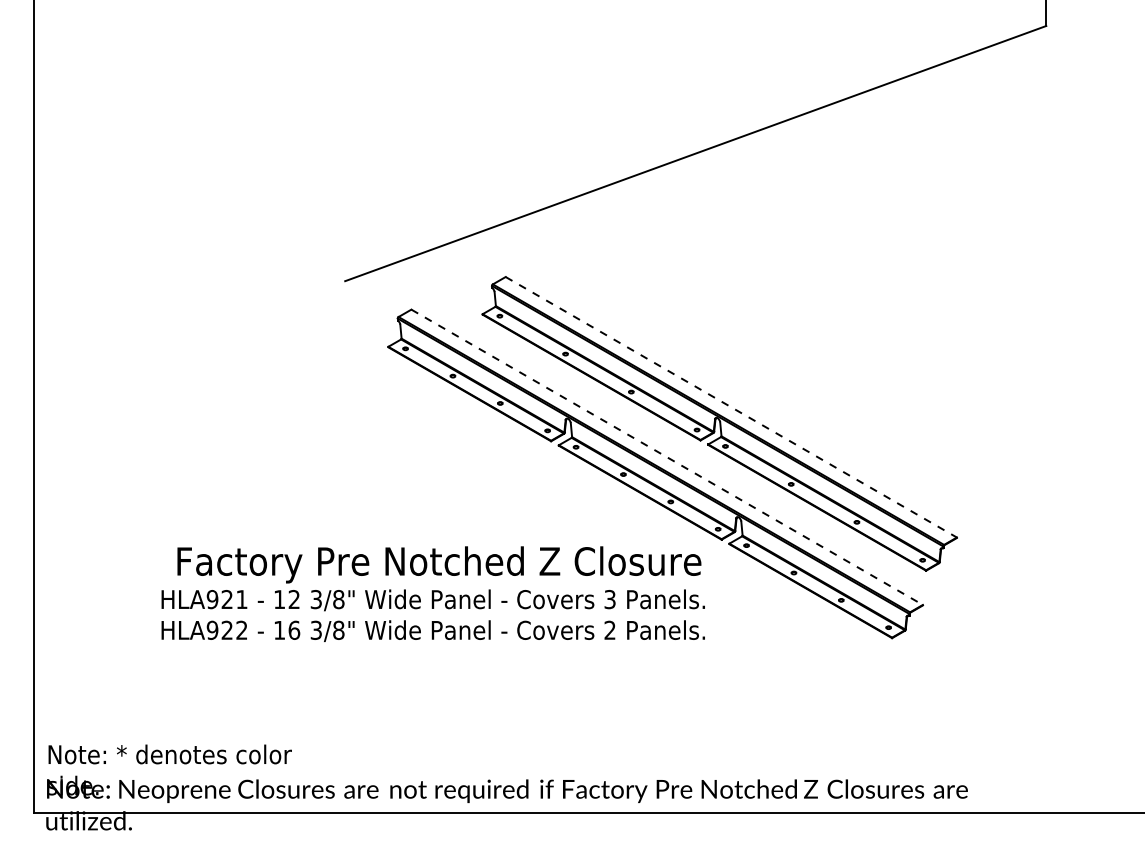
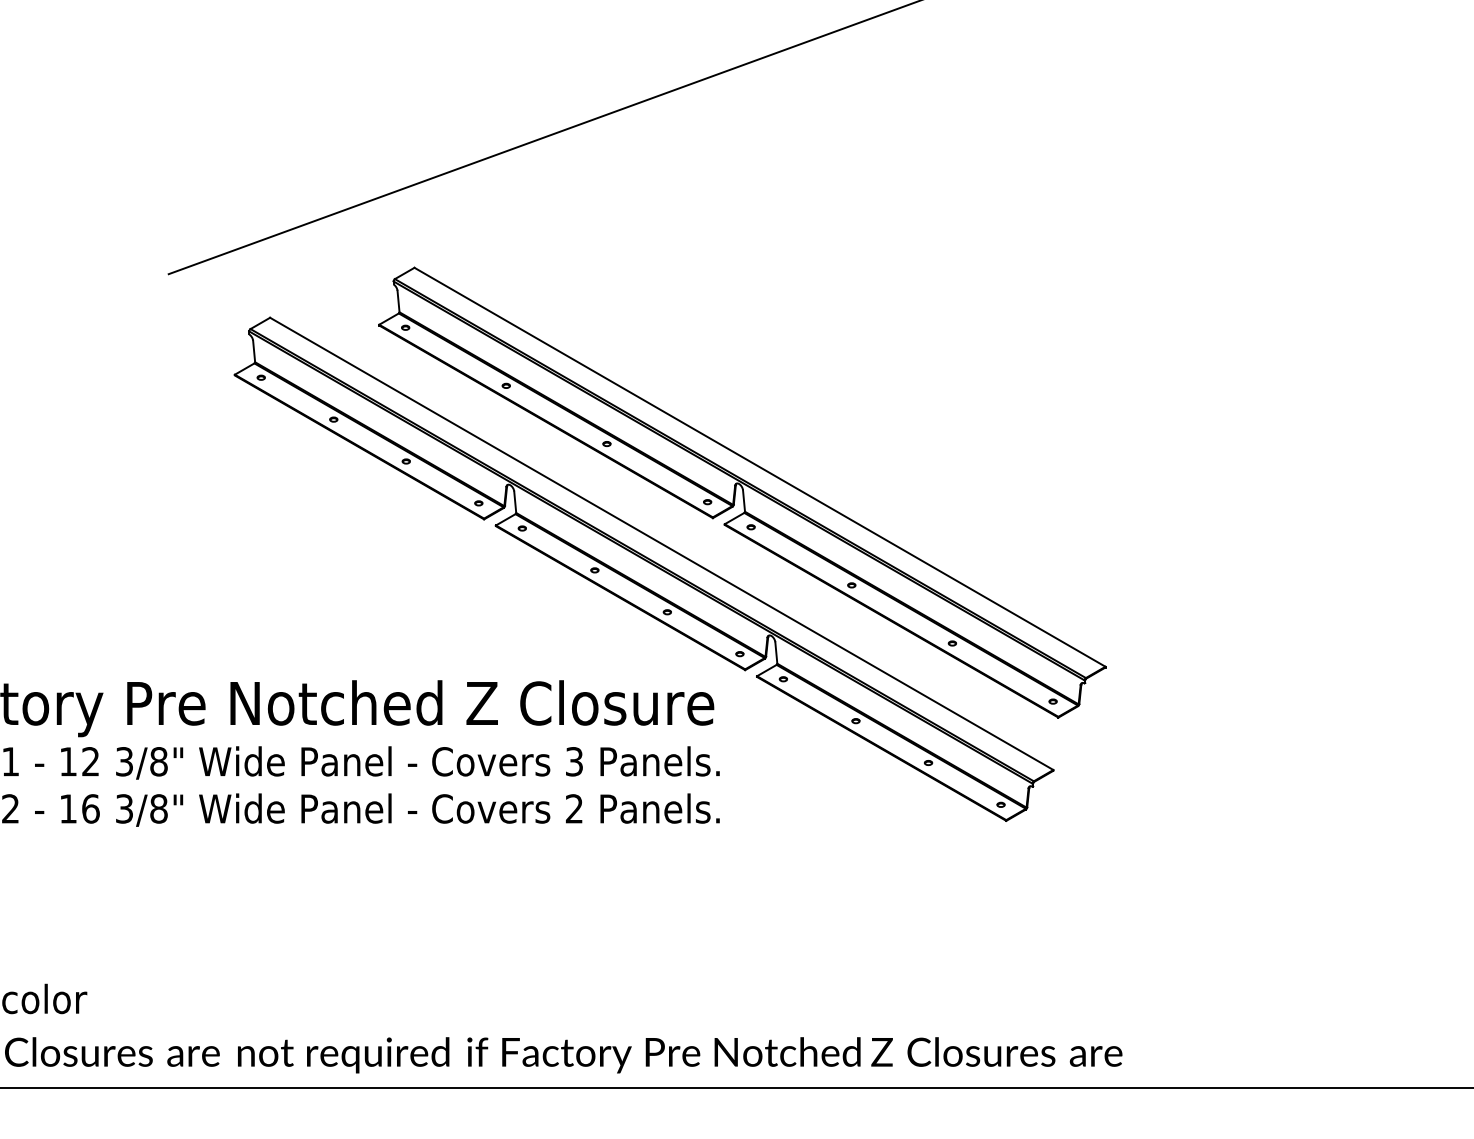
line: (731, 407) -> (760, 467), dashed -> solid
line: (667, 457) -> (662, 544), dashed -> solid

